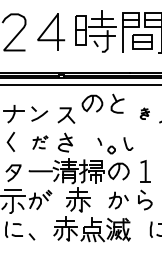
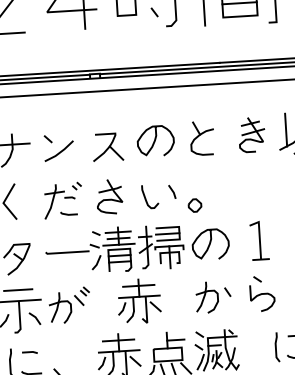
part: (102, 103) -> (174, 139), moved
part: (144, 113) -> (251, 134), size x1.67
part: (40, 142) -> (63, 199), size x1.43
curve: (126, 143) -> (146, 196), moved

